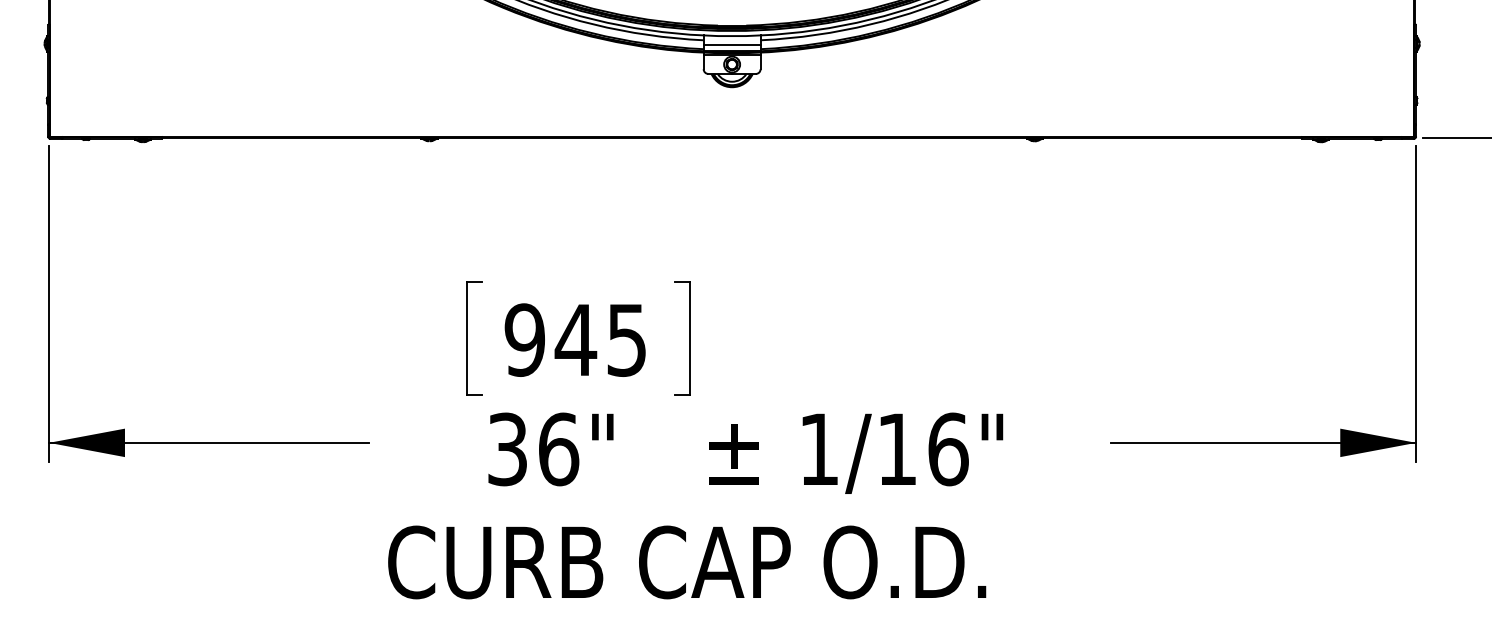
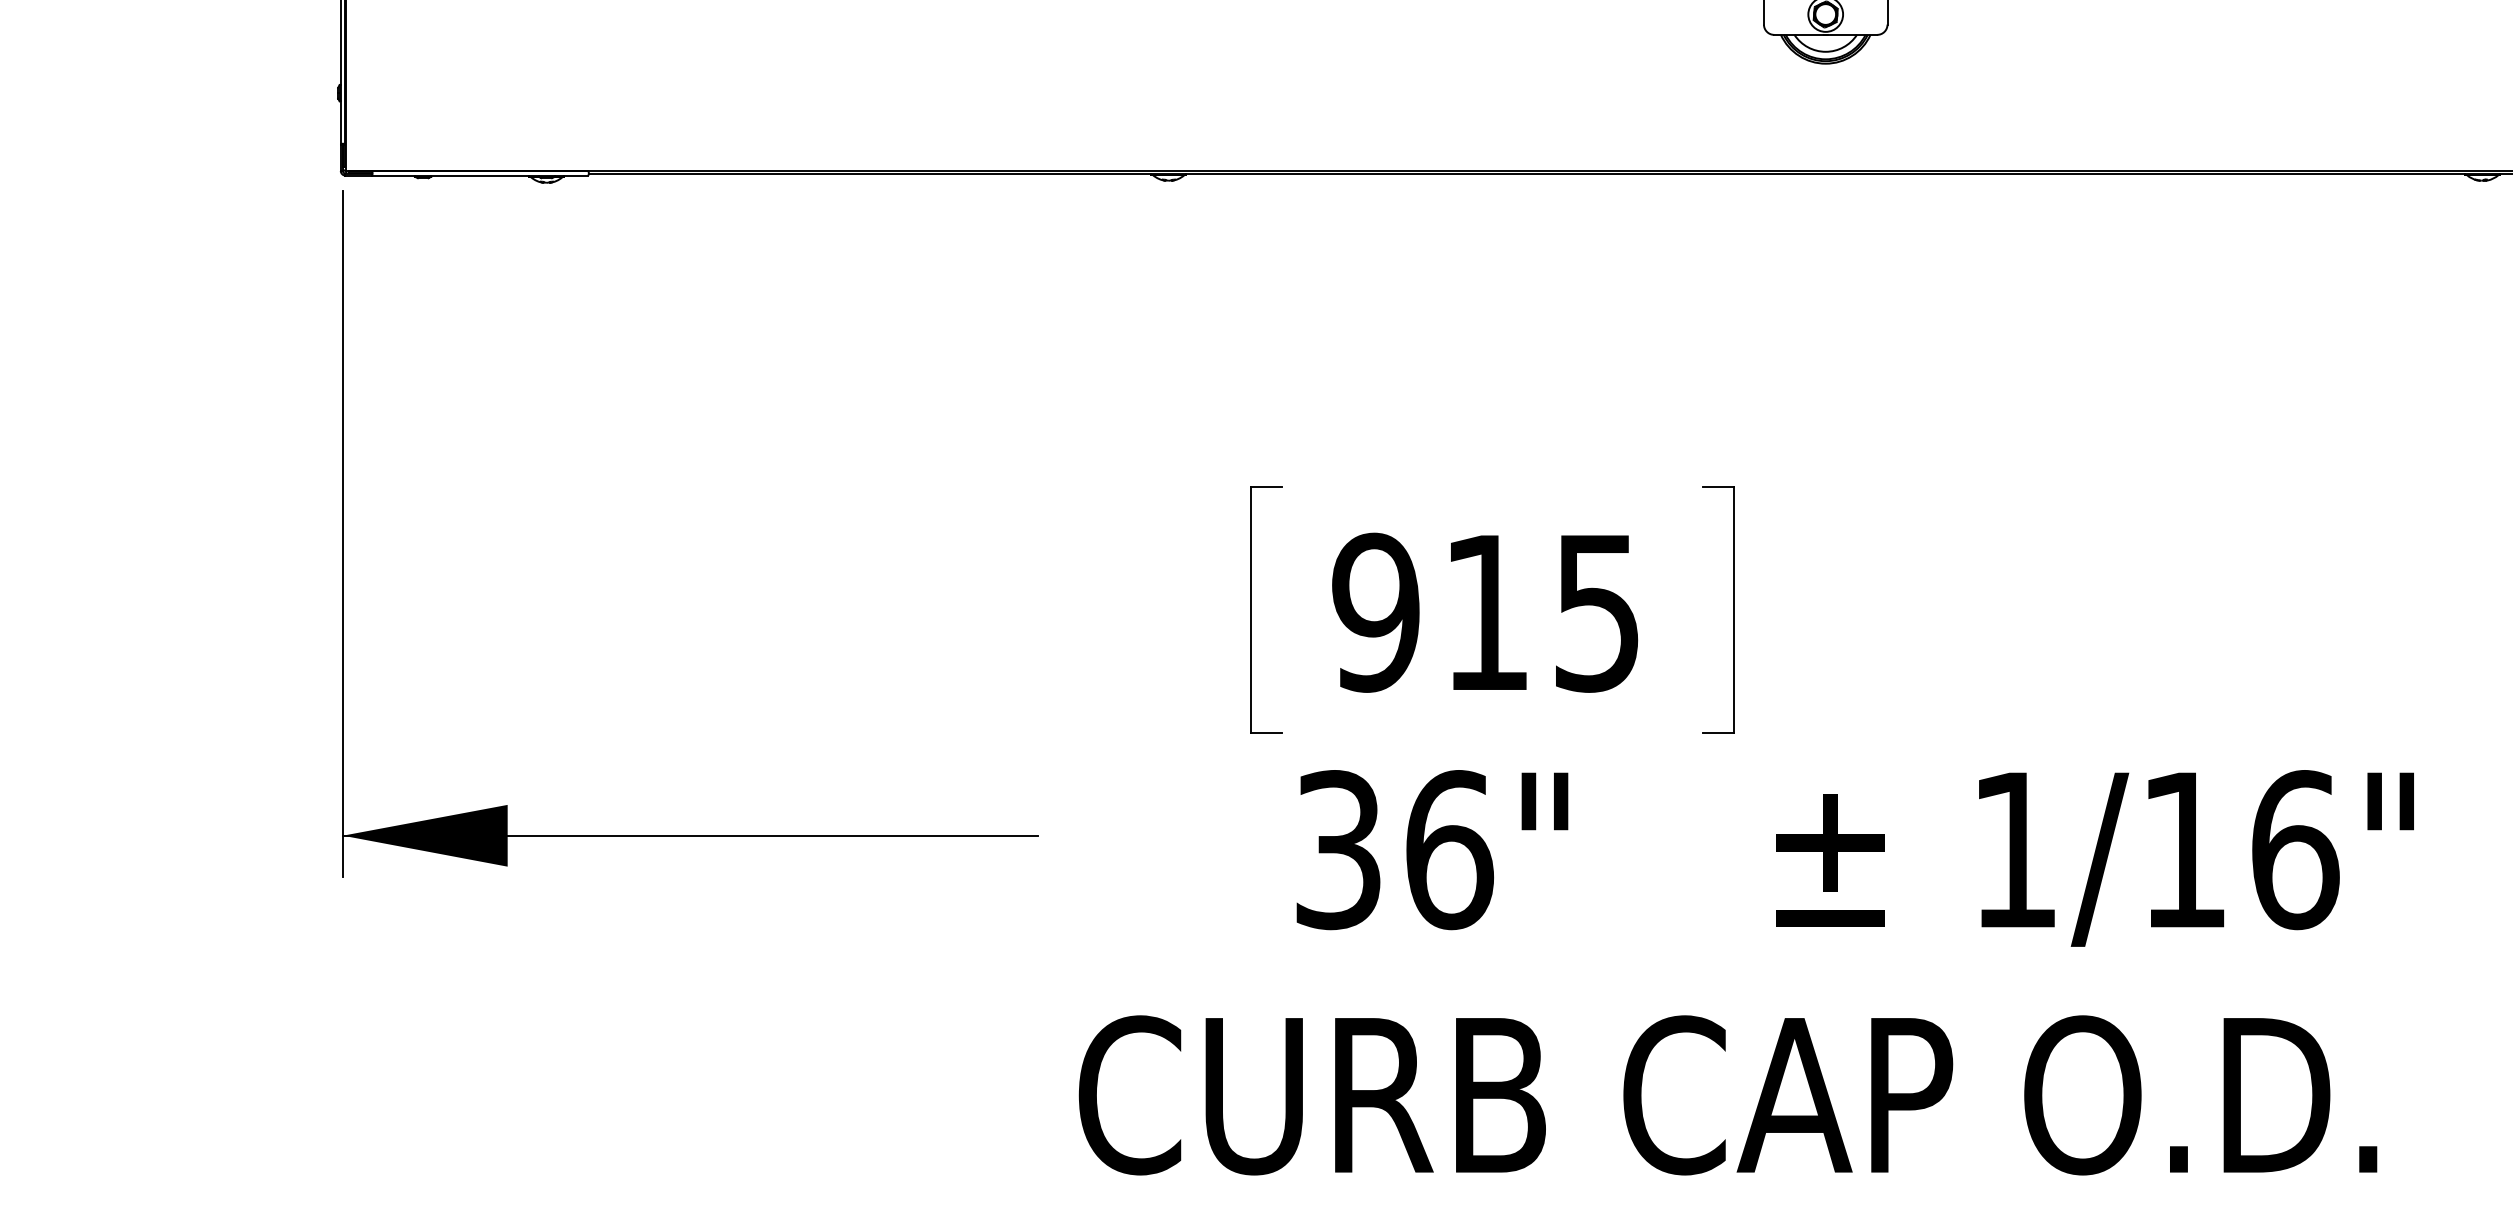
text: (575, 339) -> (1485, 611), 945 -> 915

